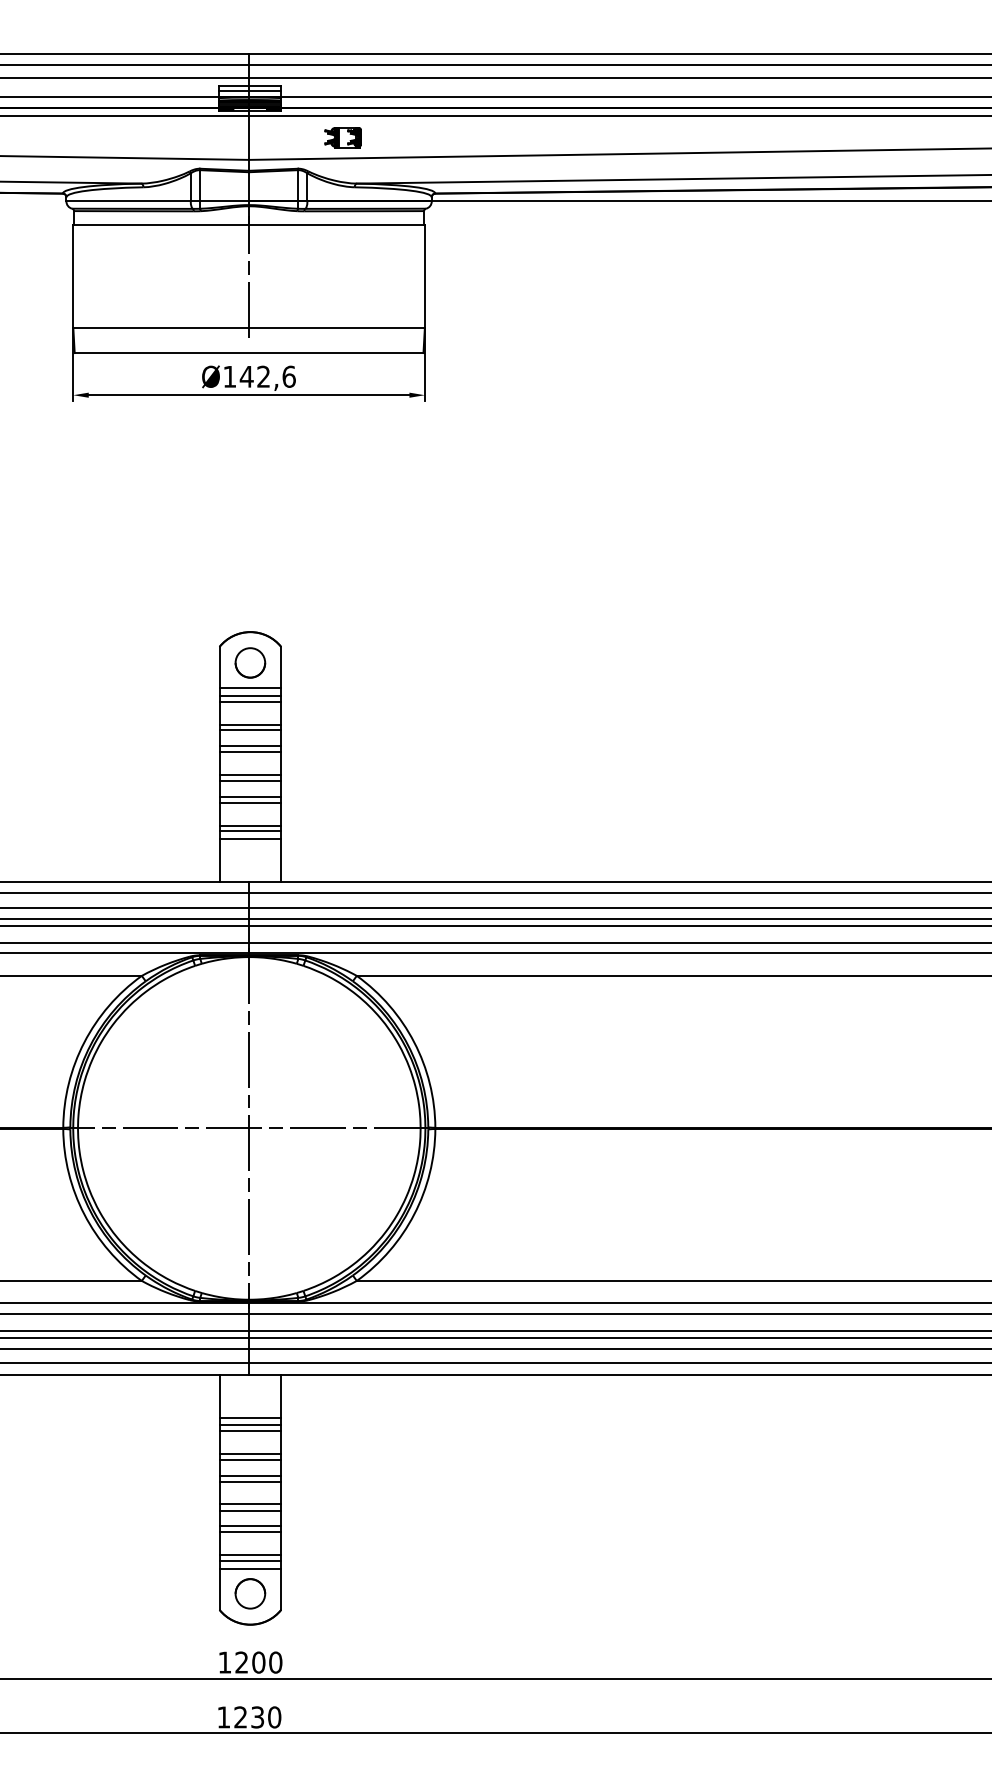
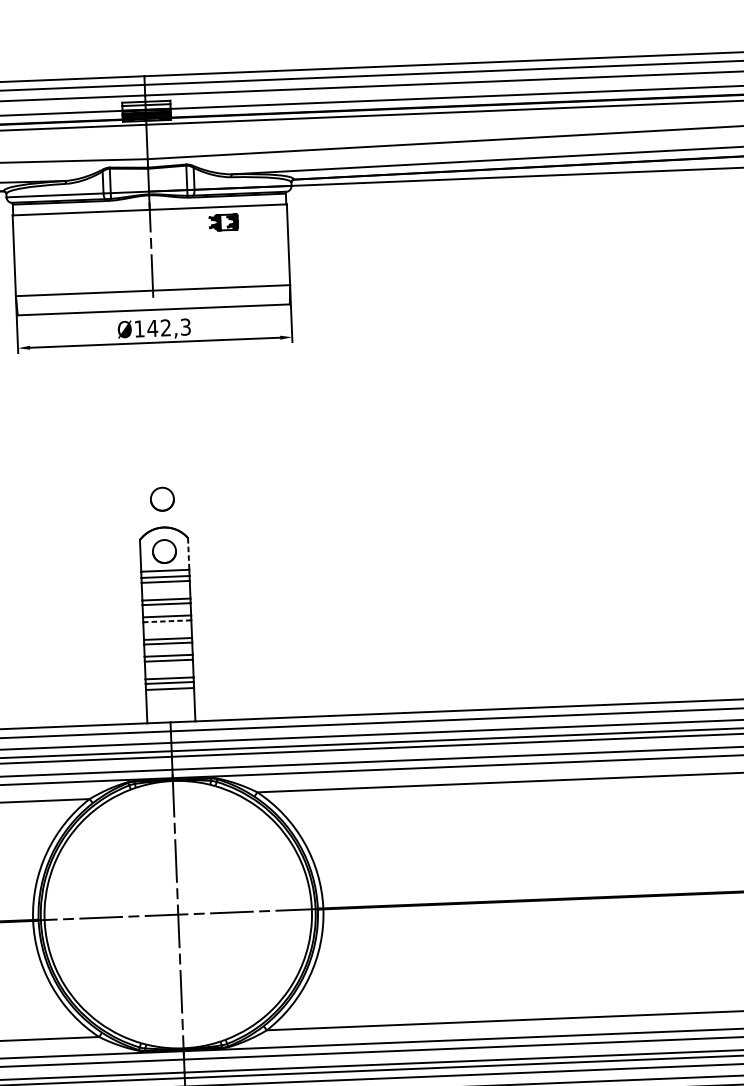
part: (342, 137) -> (223, 222), moved
text: (288, 376) -> (185, 326), Ø142,6 -> Ø142,3
part: (250, 595) -> (162, 498), added
line: (281, 667) -> (188, 554), solid -> dashed
line: (250, 752) -> (167, 621), solid -> dashed

